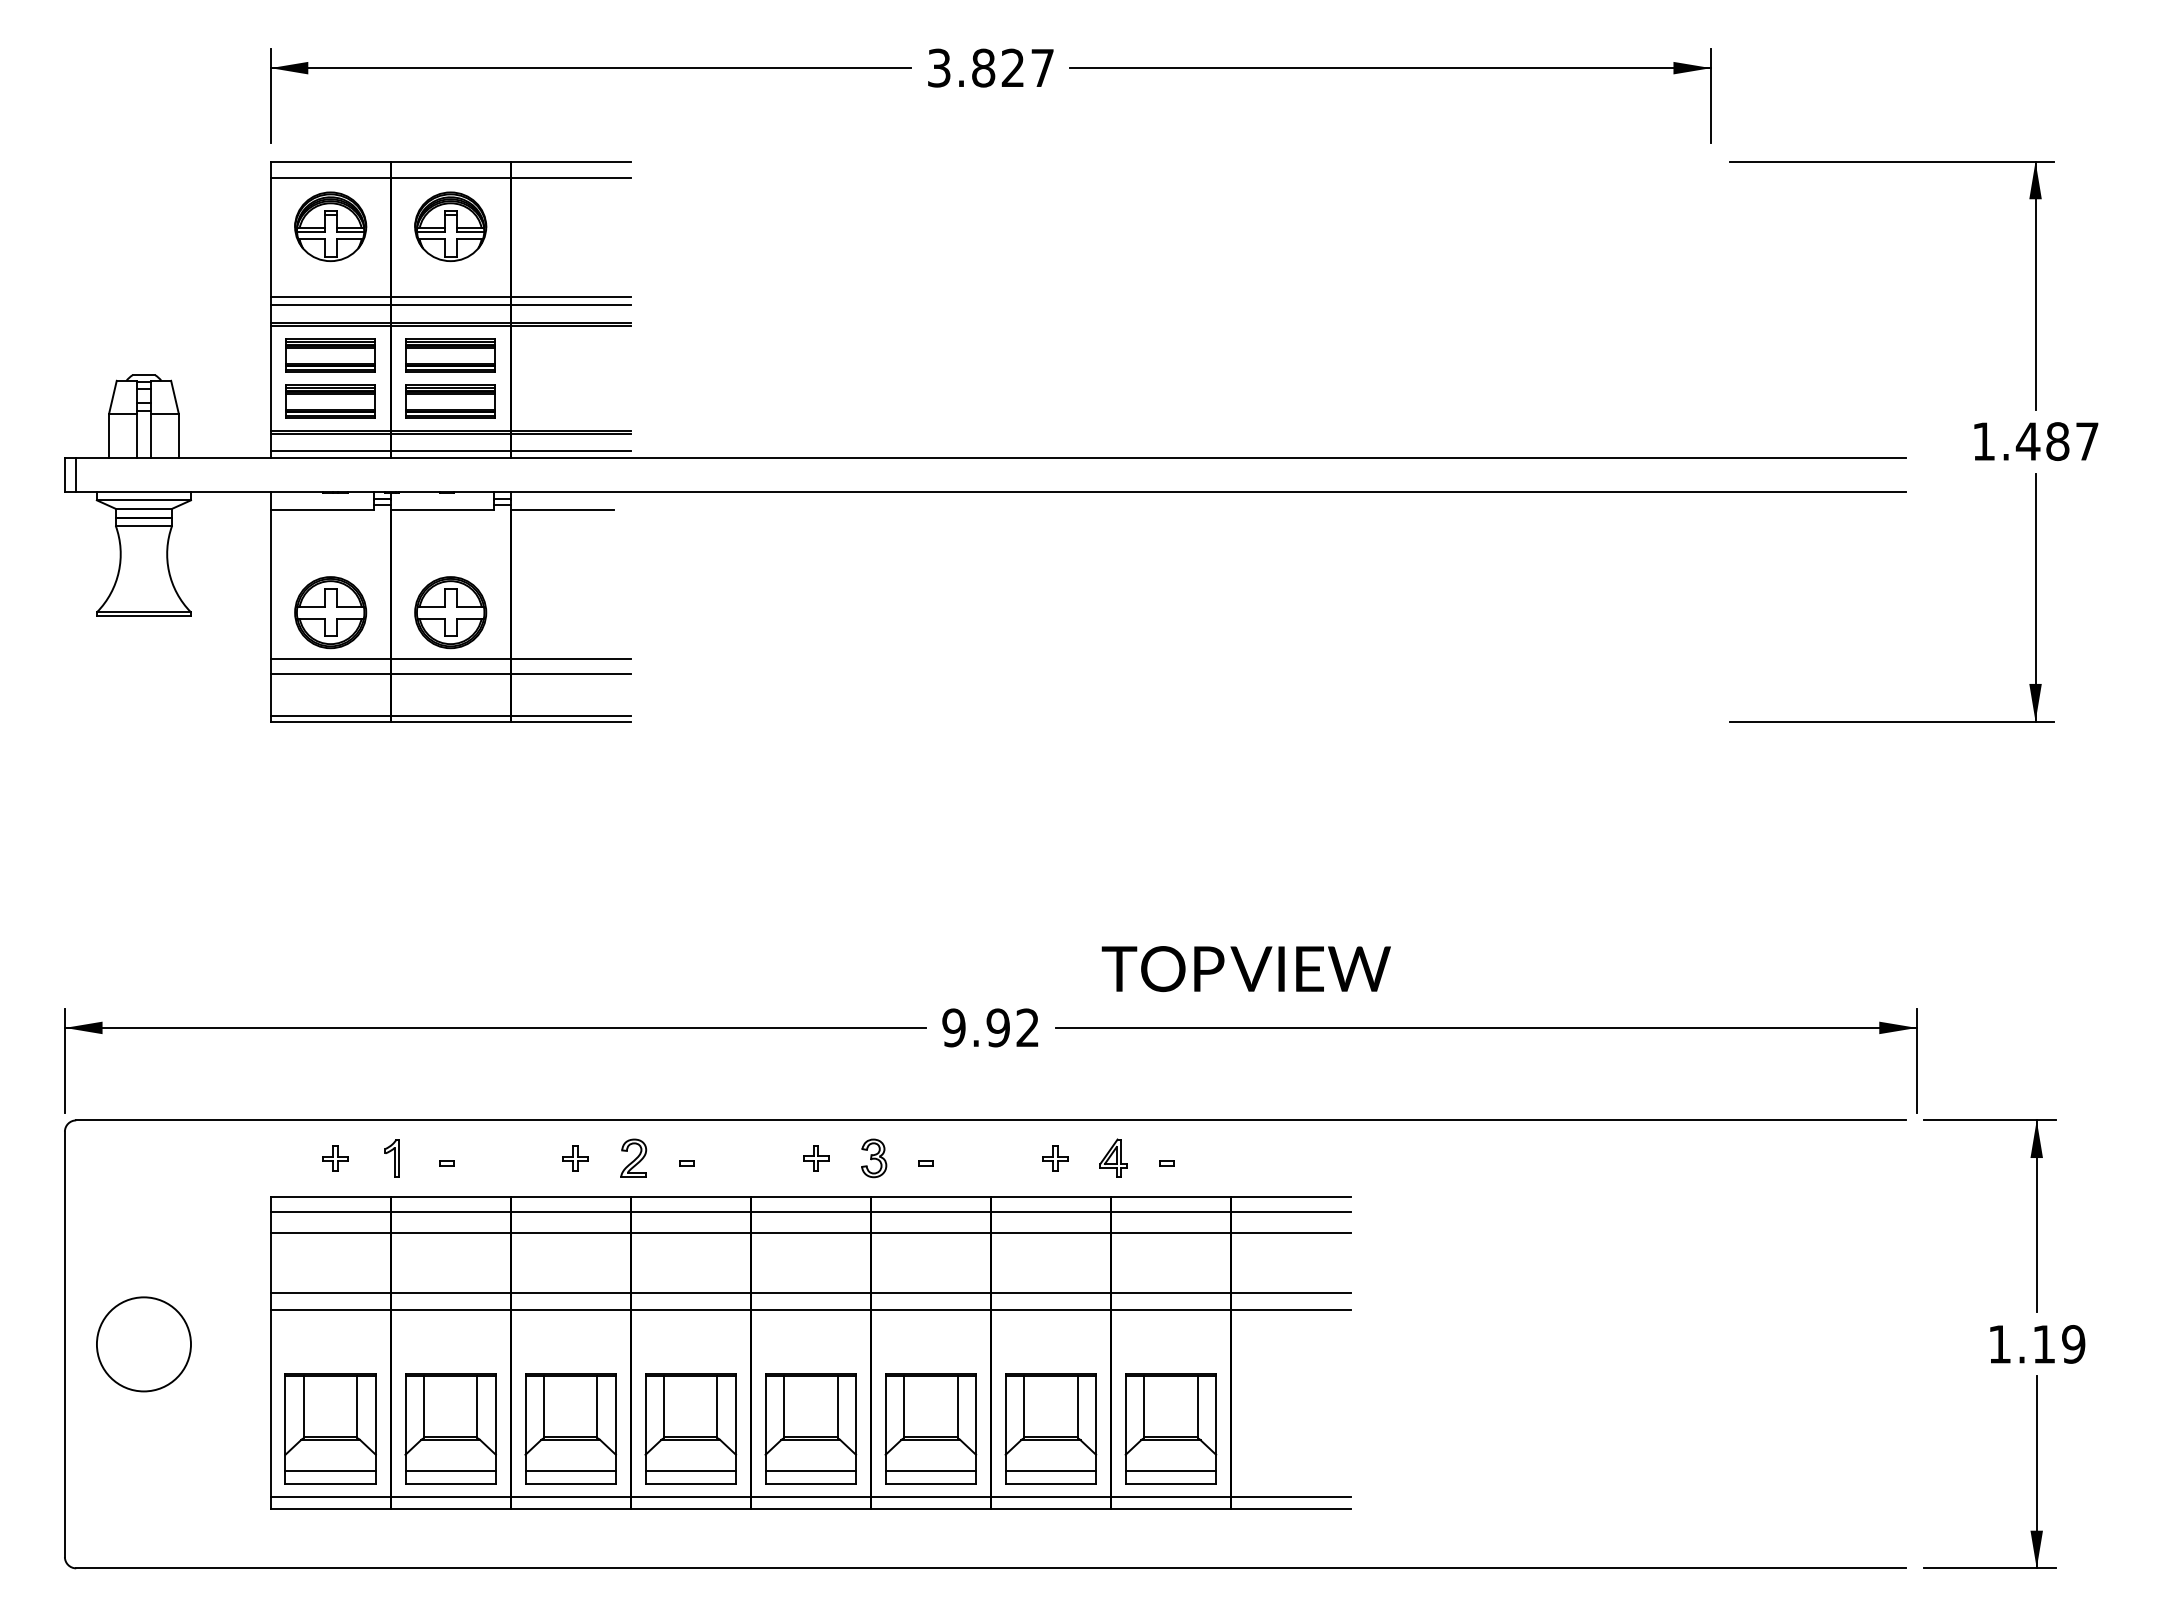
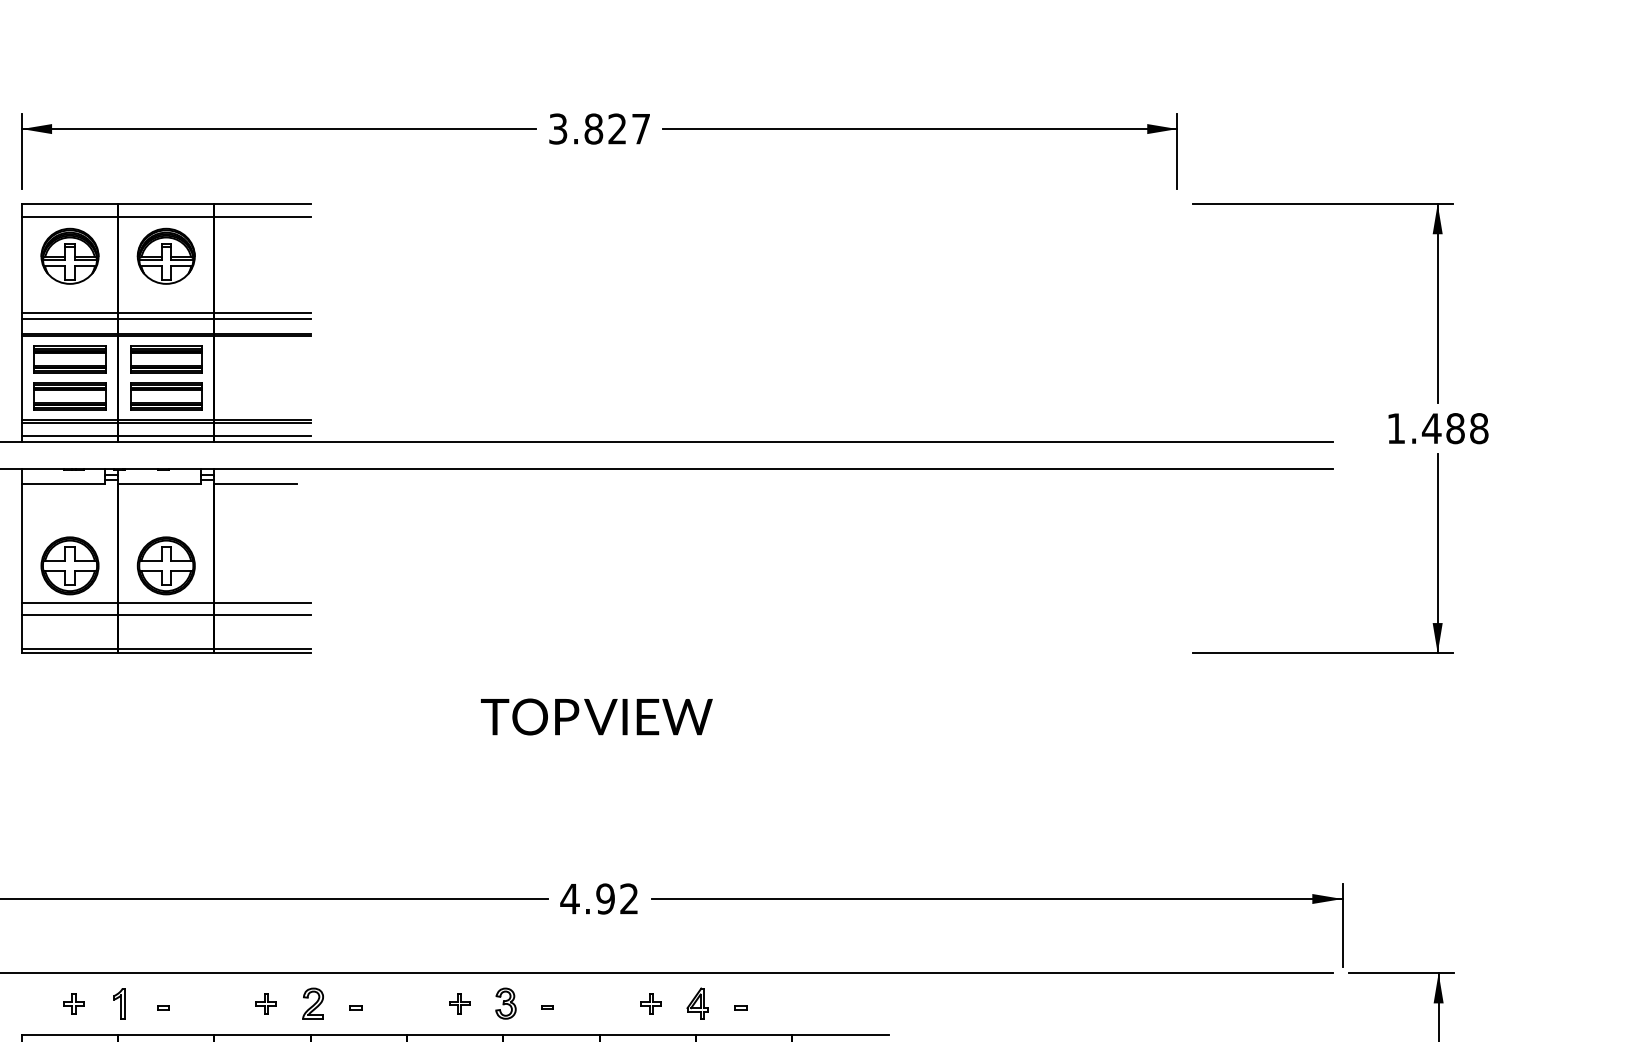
text: (2086, 441) -> (1478, 428), 1.487 -> 1.488
text: (1245, 969) -> (596, 717), moved
text: (953, 1027) -> (569, 898), 9.92 -> 4.92

